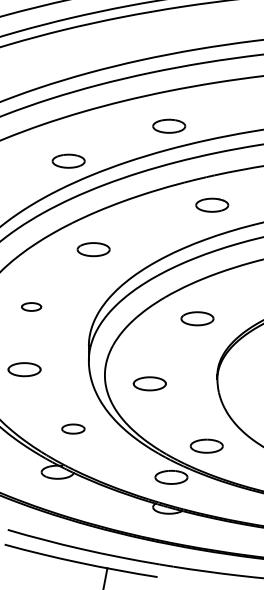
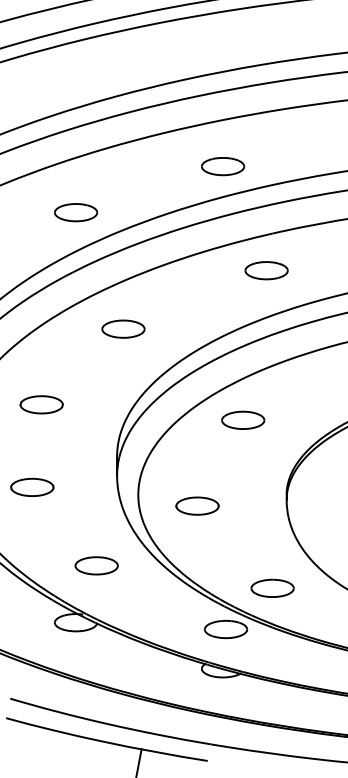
part: (68, 160) -> (75, 211), moved
part: (212, 204) -> (266, 269), moved
part: (31, 306) -> (41, 404), size x1.67
part: (197, 318) -> (243, 419), moved
part: (73, 428) -> (96, 565), size x1.43

